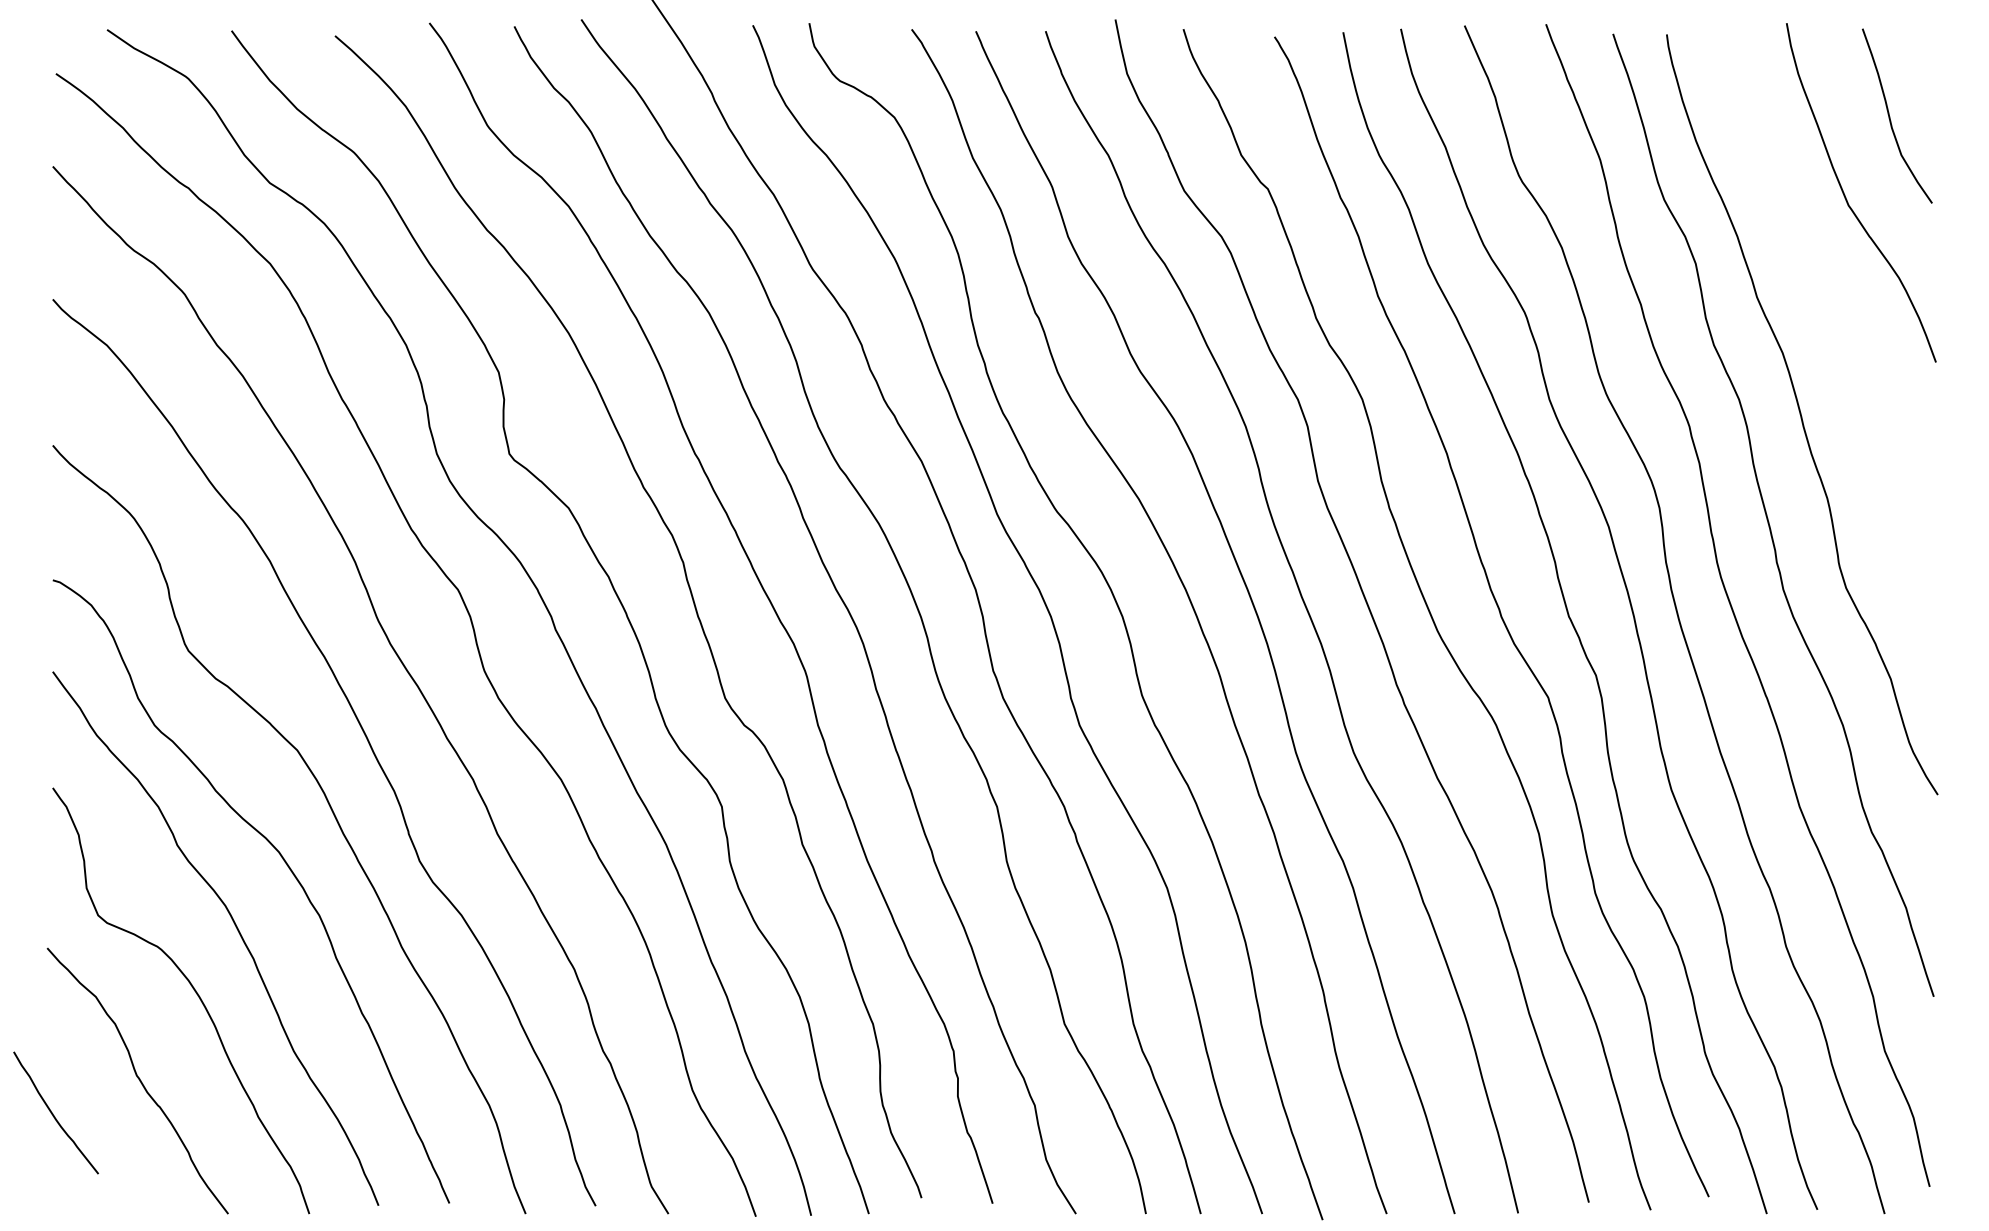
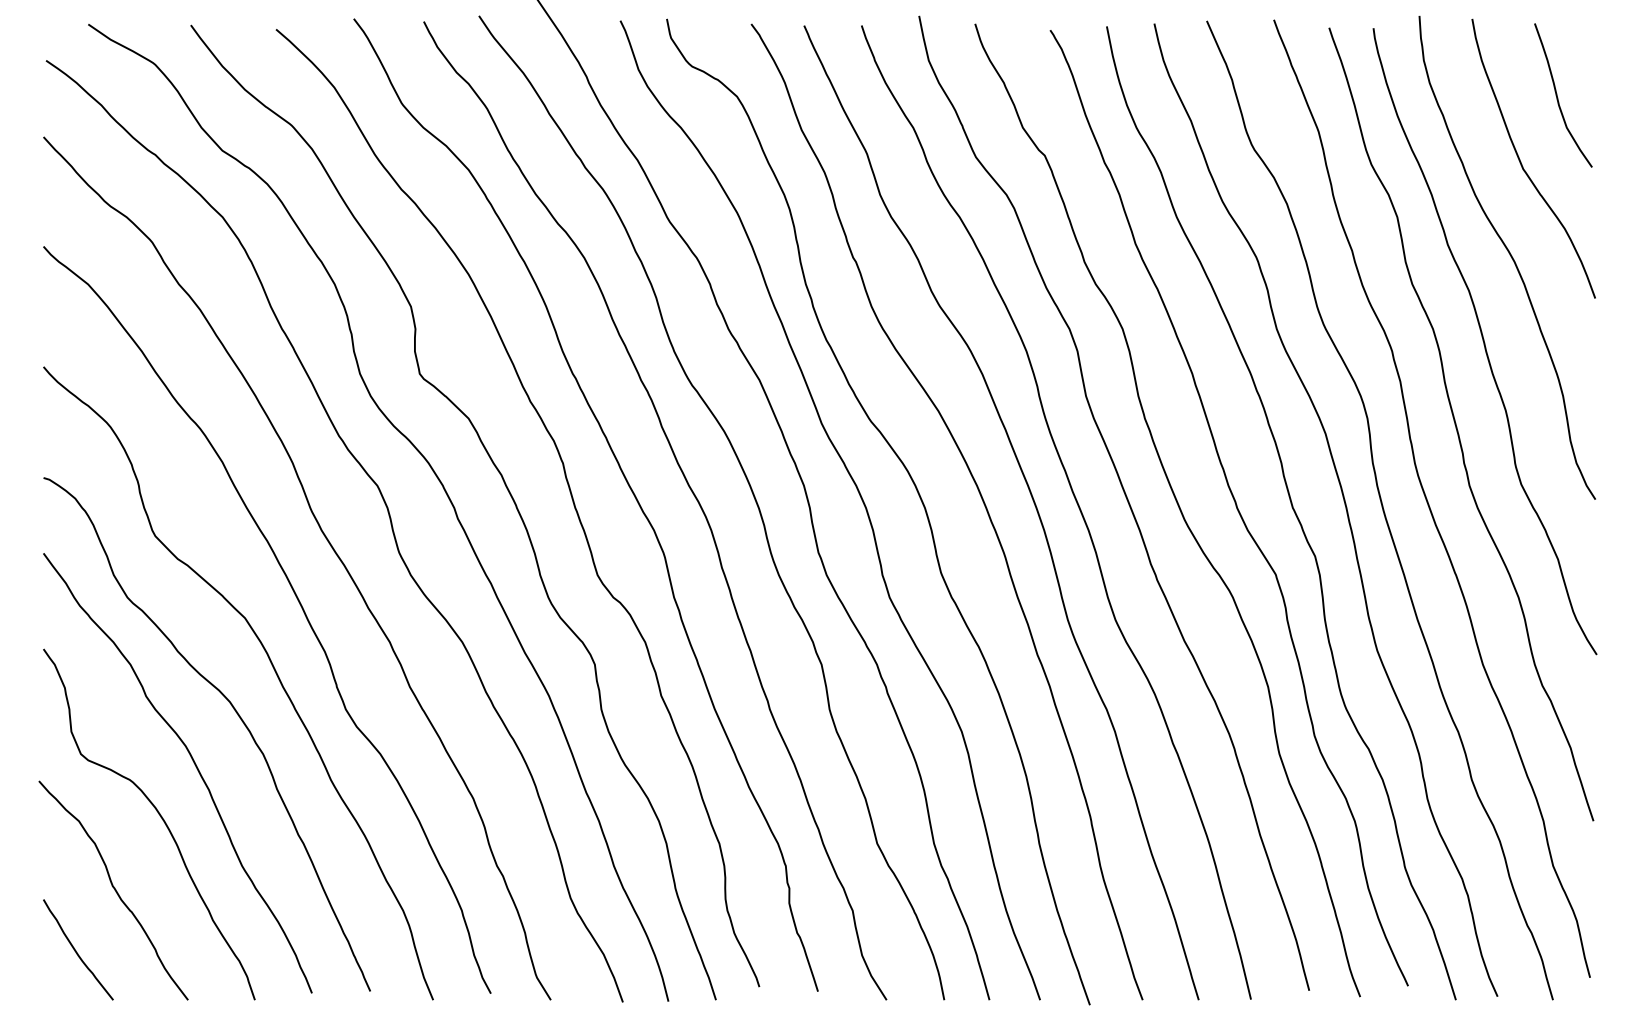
curve: (1832, 310) -> (1510, 255), added
curve: (53, 1113) -> (76, 950), moved

